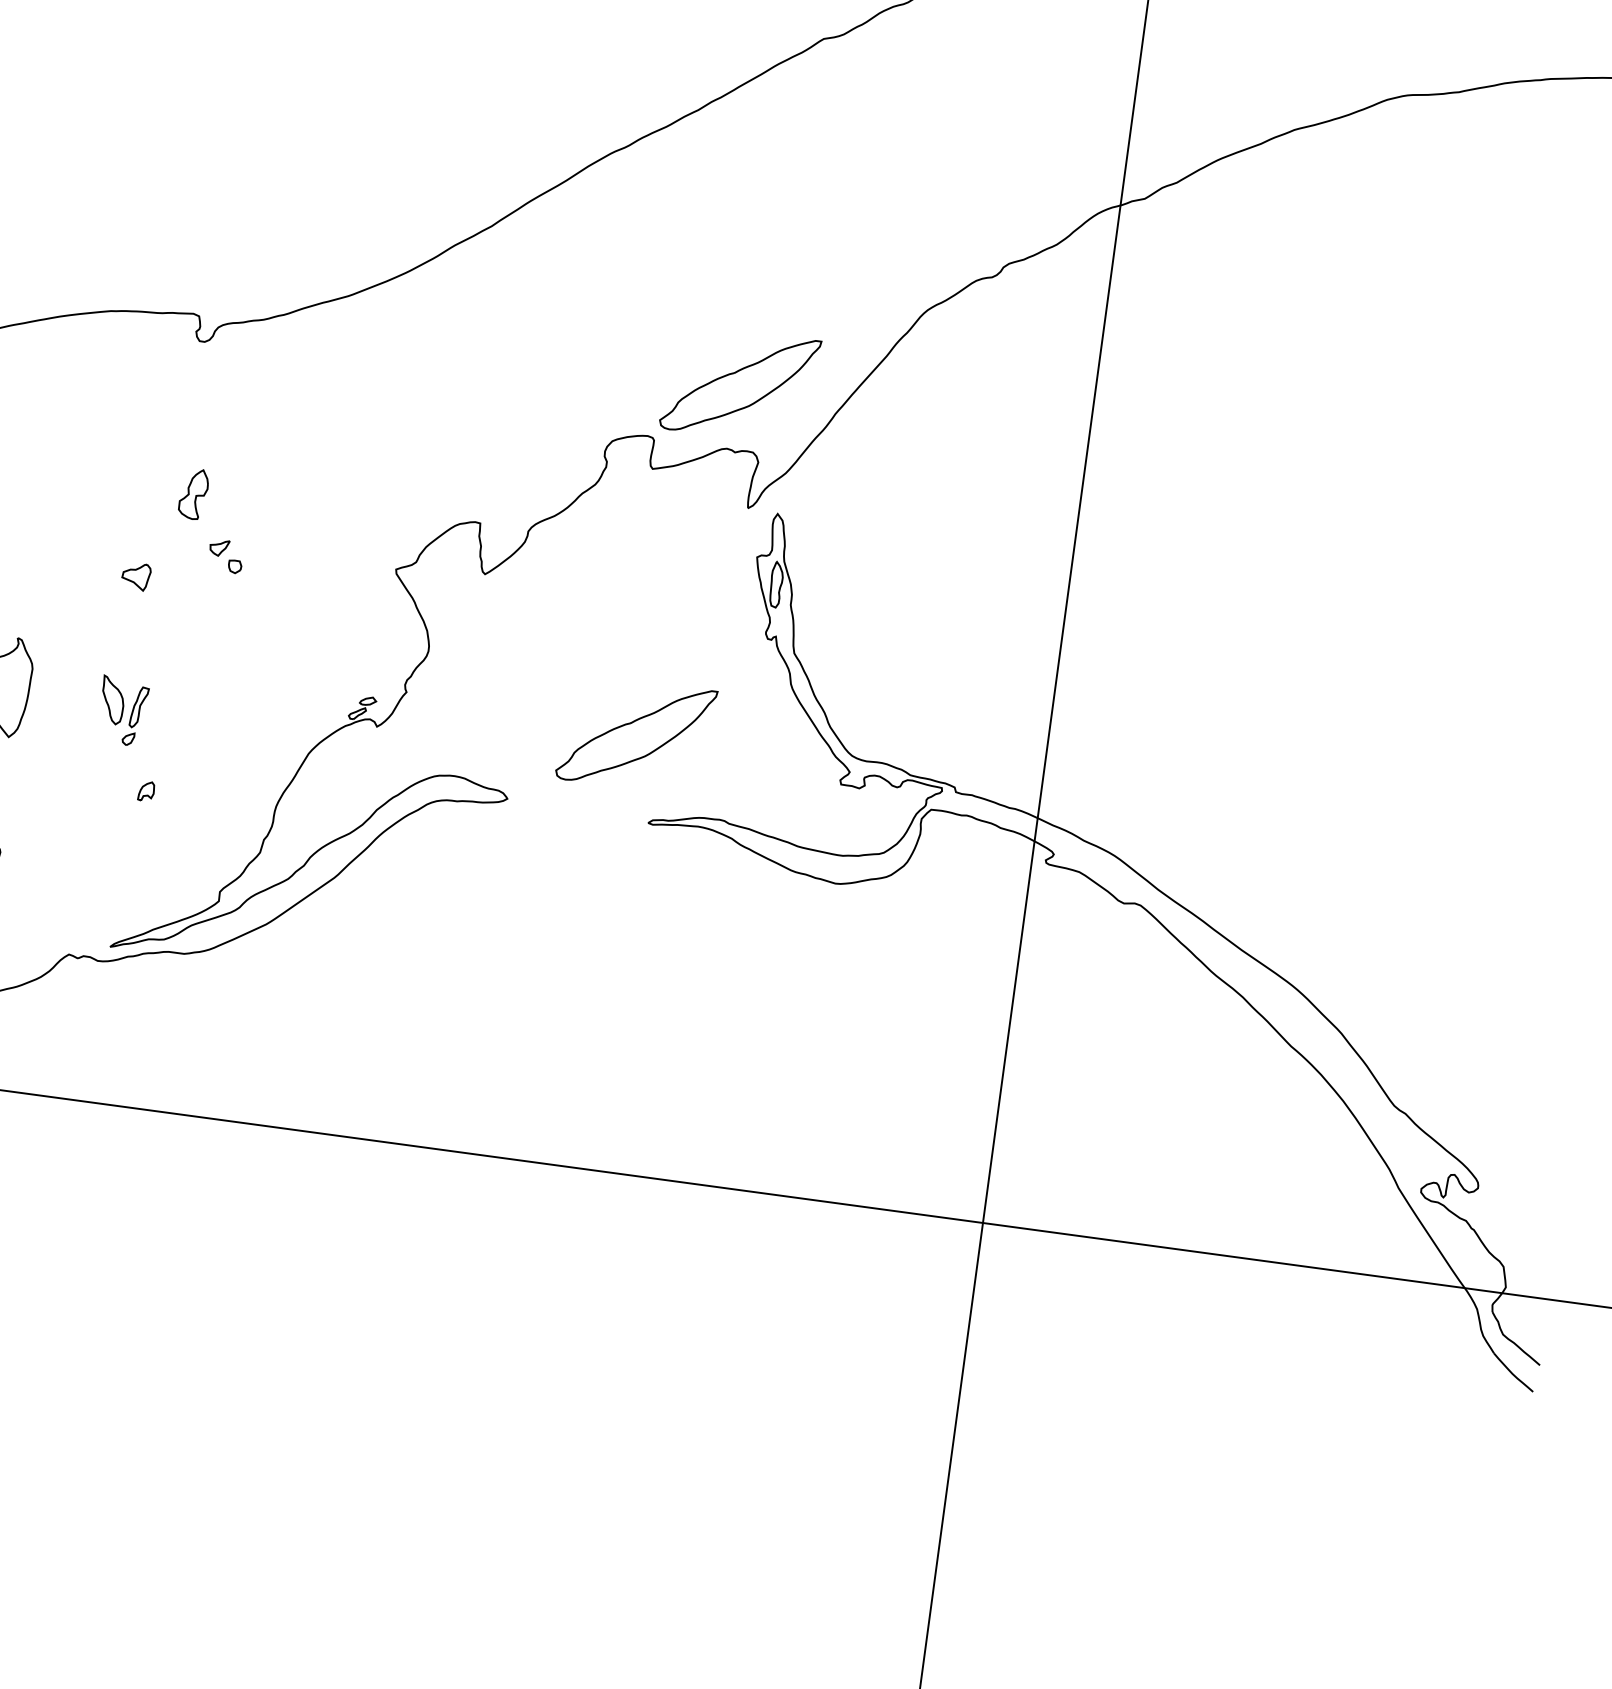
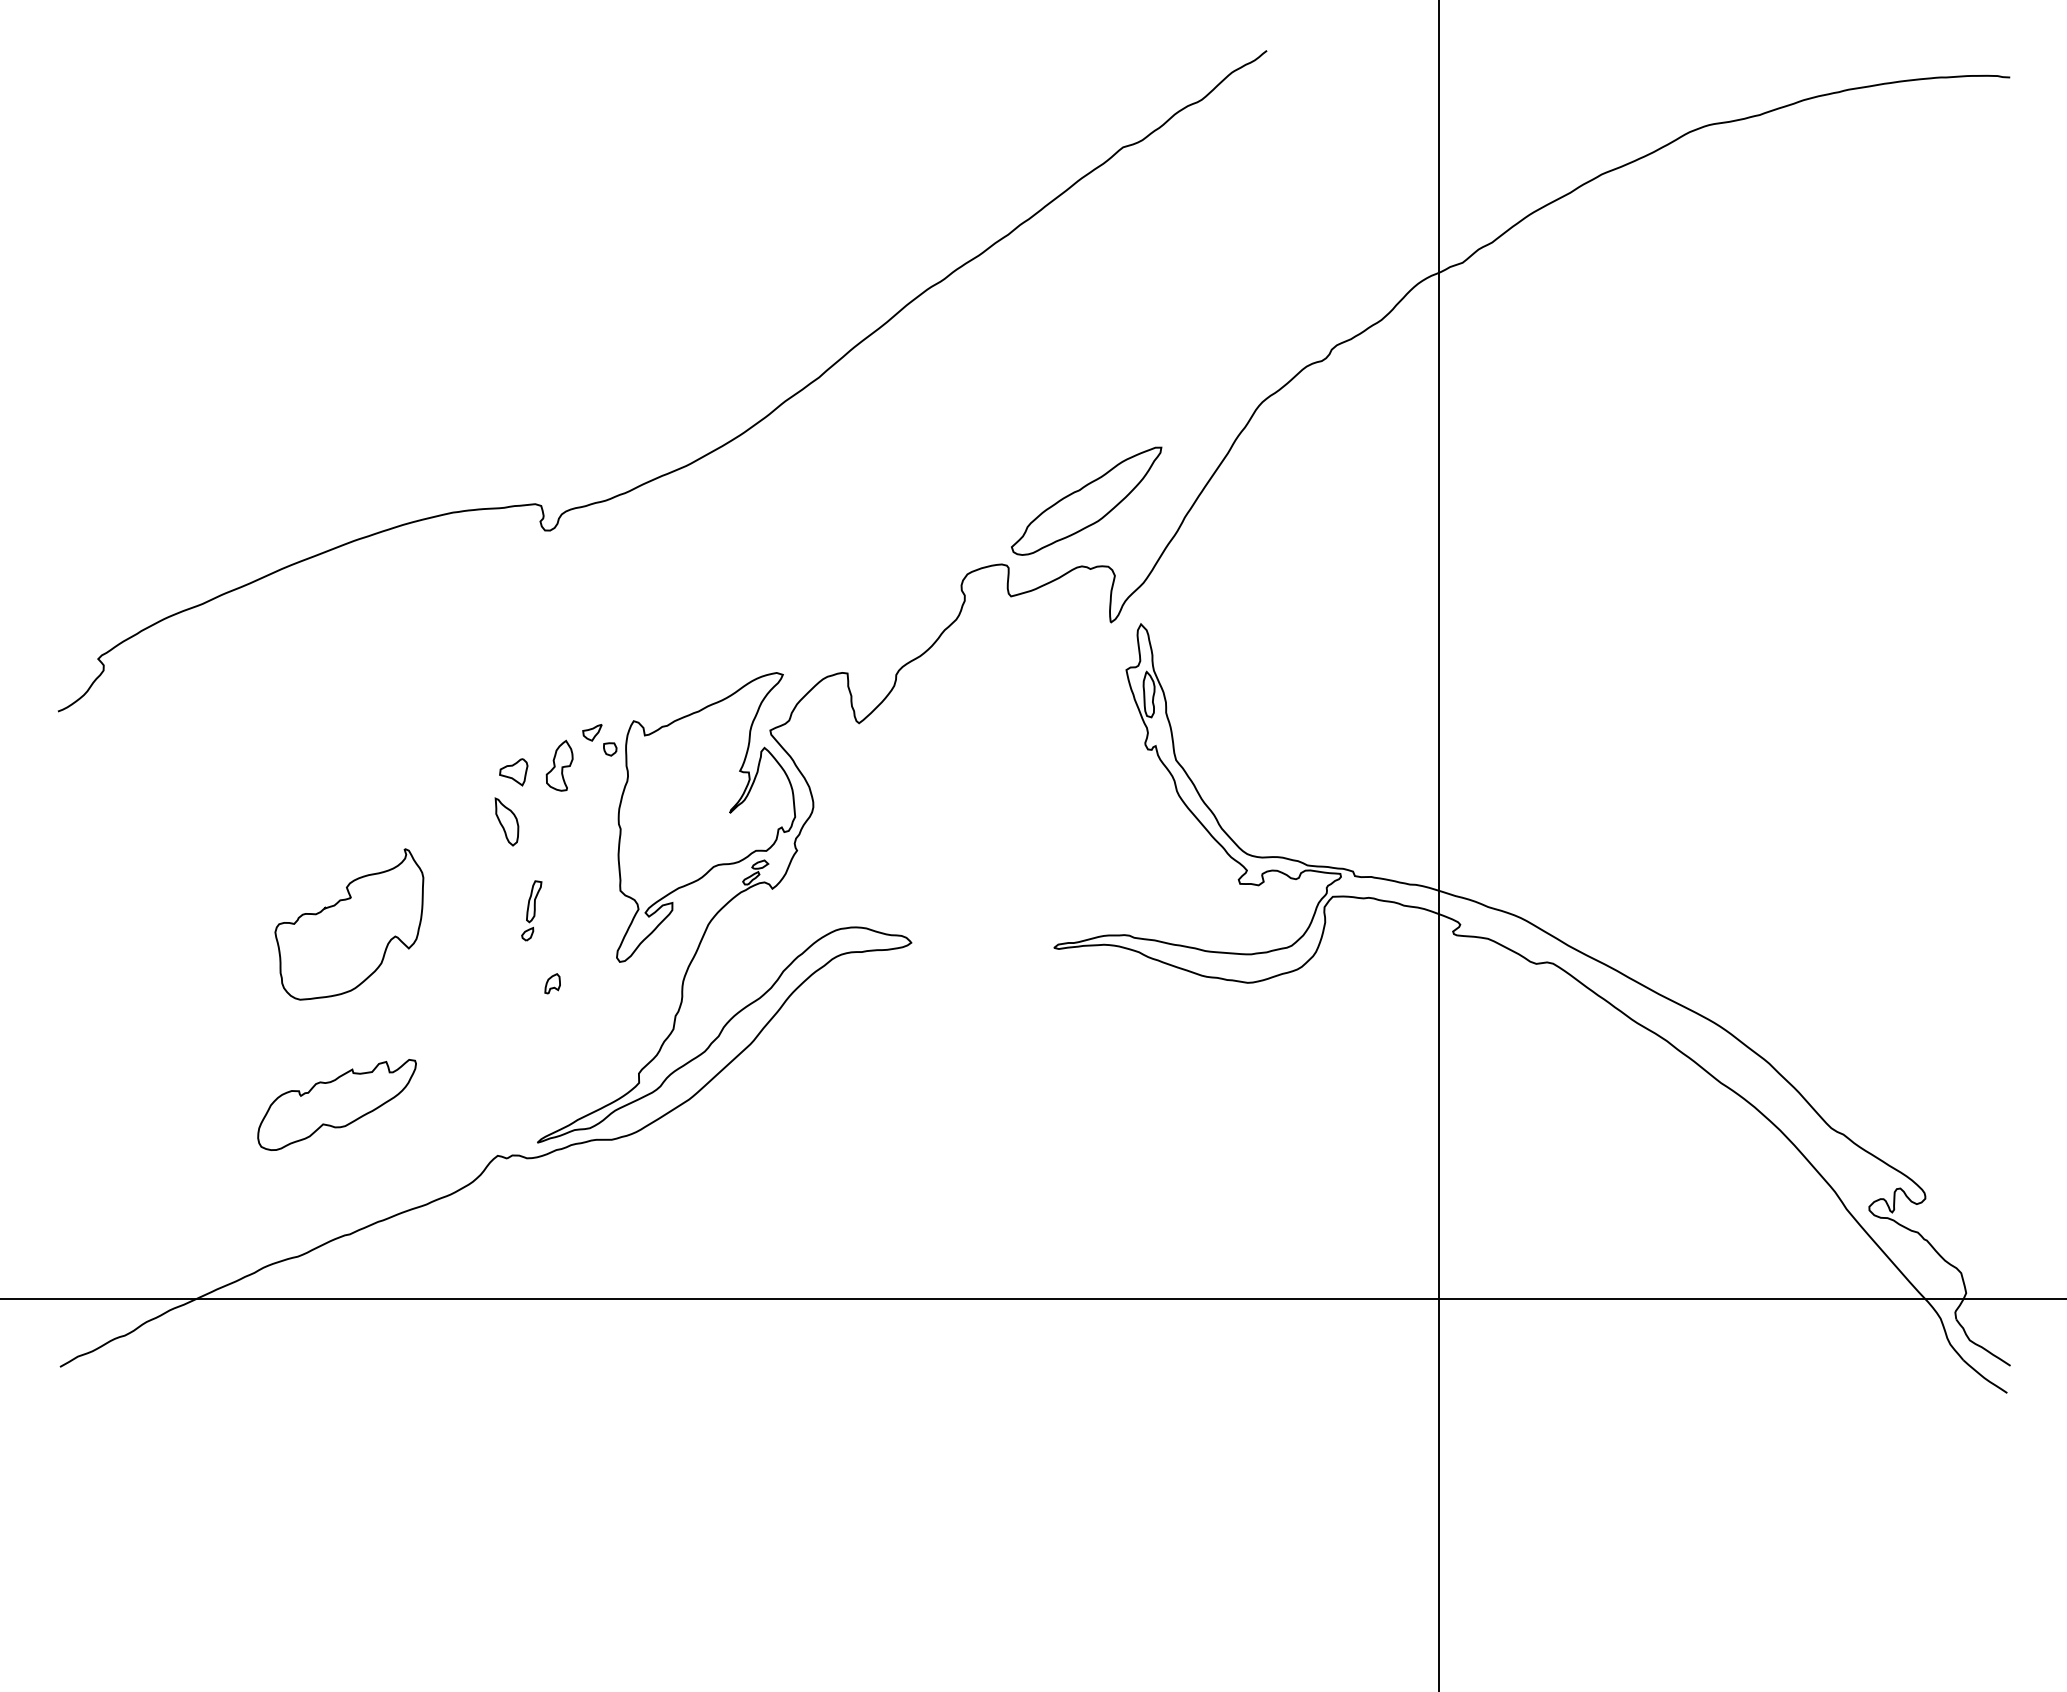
part: (193, 493) -> (559, 765), moved
part: (321, 647) -> (706, 817), added
part: (112, 699) -> (506, 821), moved
part: (636, 734) -> (1030, 861), removed

